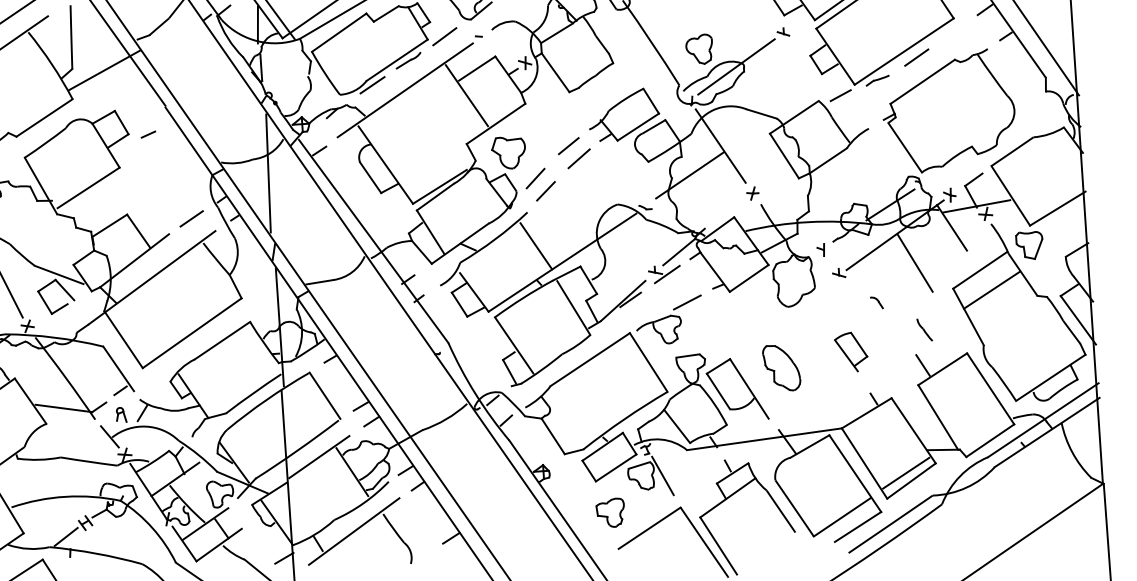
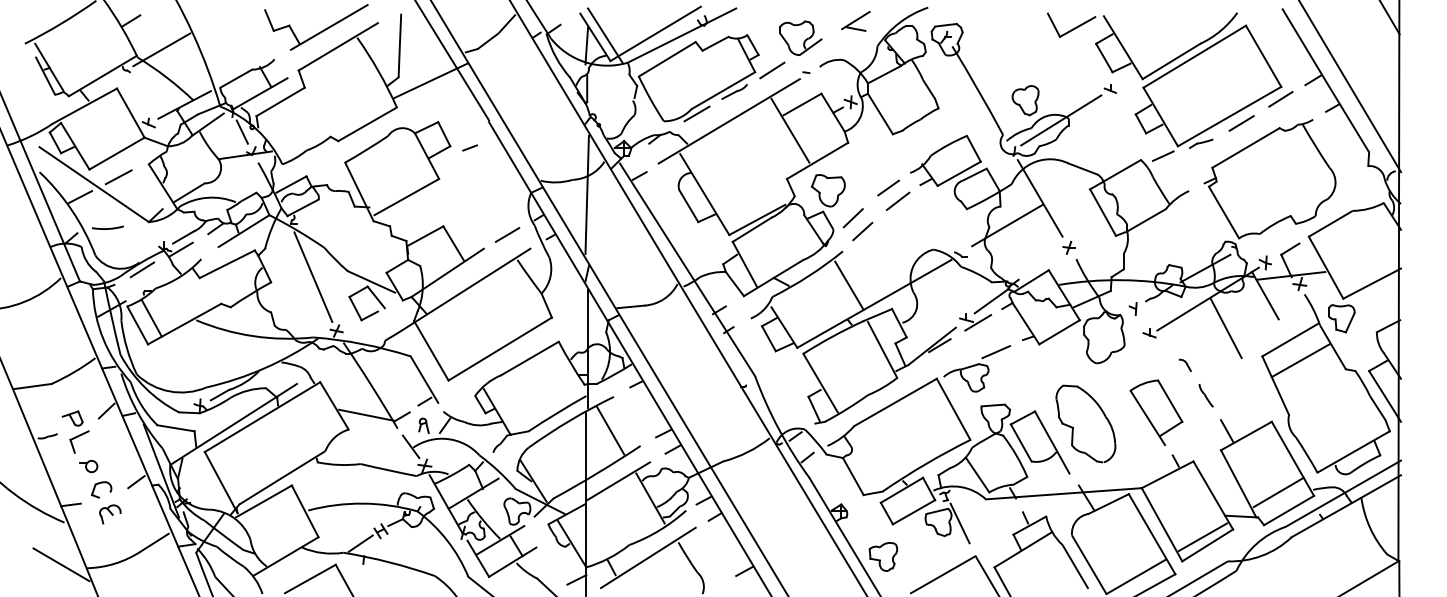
line: (953, 31) -> (1280, 99), added
line: (924, 329) -> (1205, 395), moved
part: (851, 351) -> (1156, 412), size x1.67
part: (781, 367) -> (1085, 423), size x1.67
line: (325, 395) -> (610, 430), moved
line: (978, 423) -> (1278, 492), added
part: (610, 512) -> (883, 556), moved

